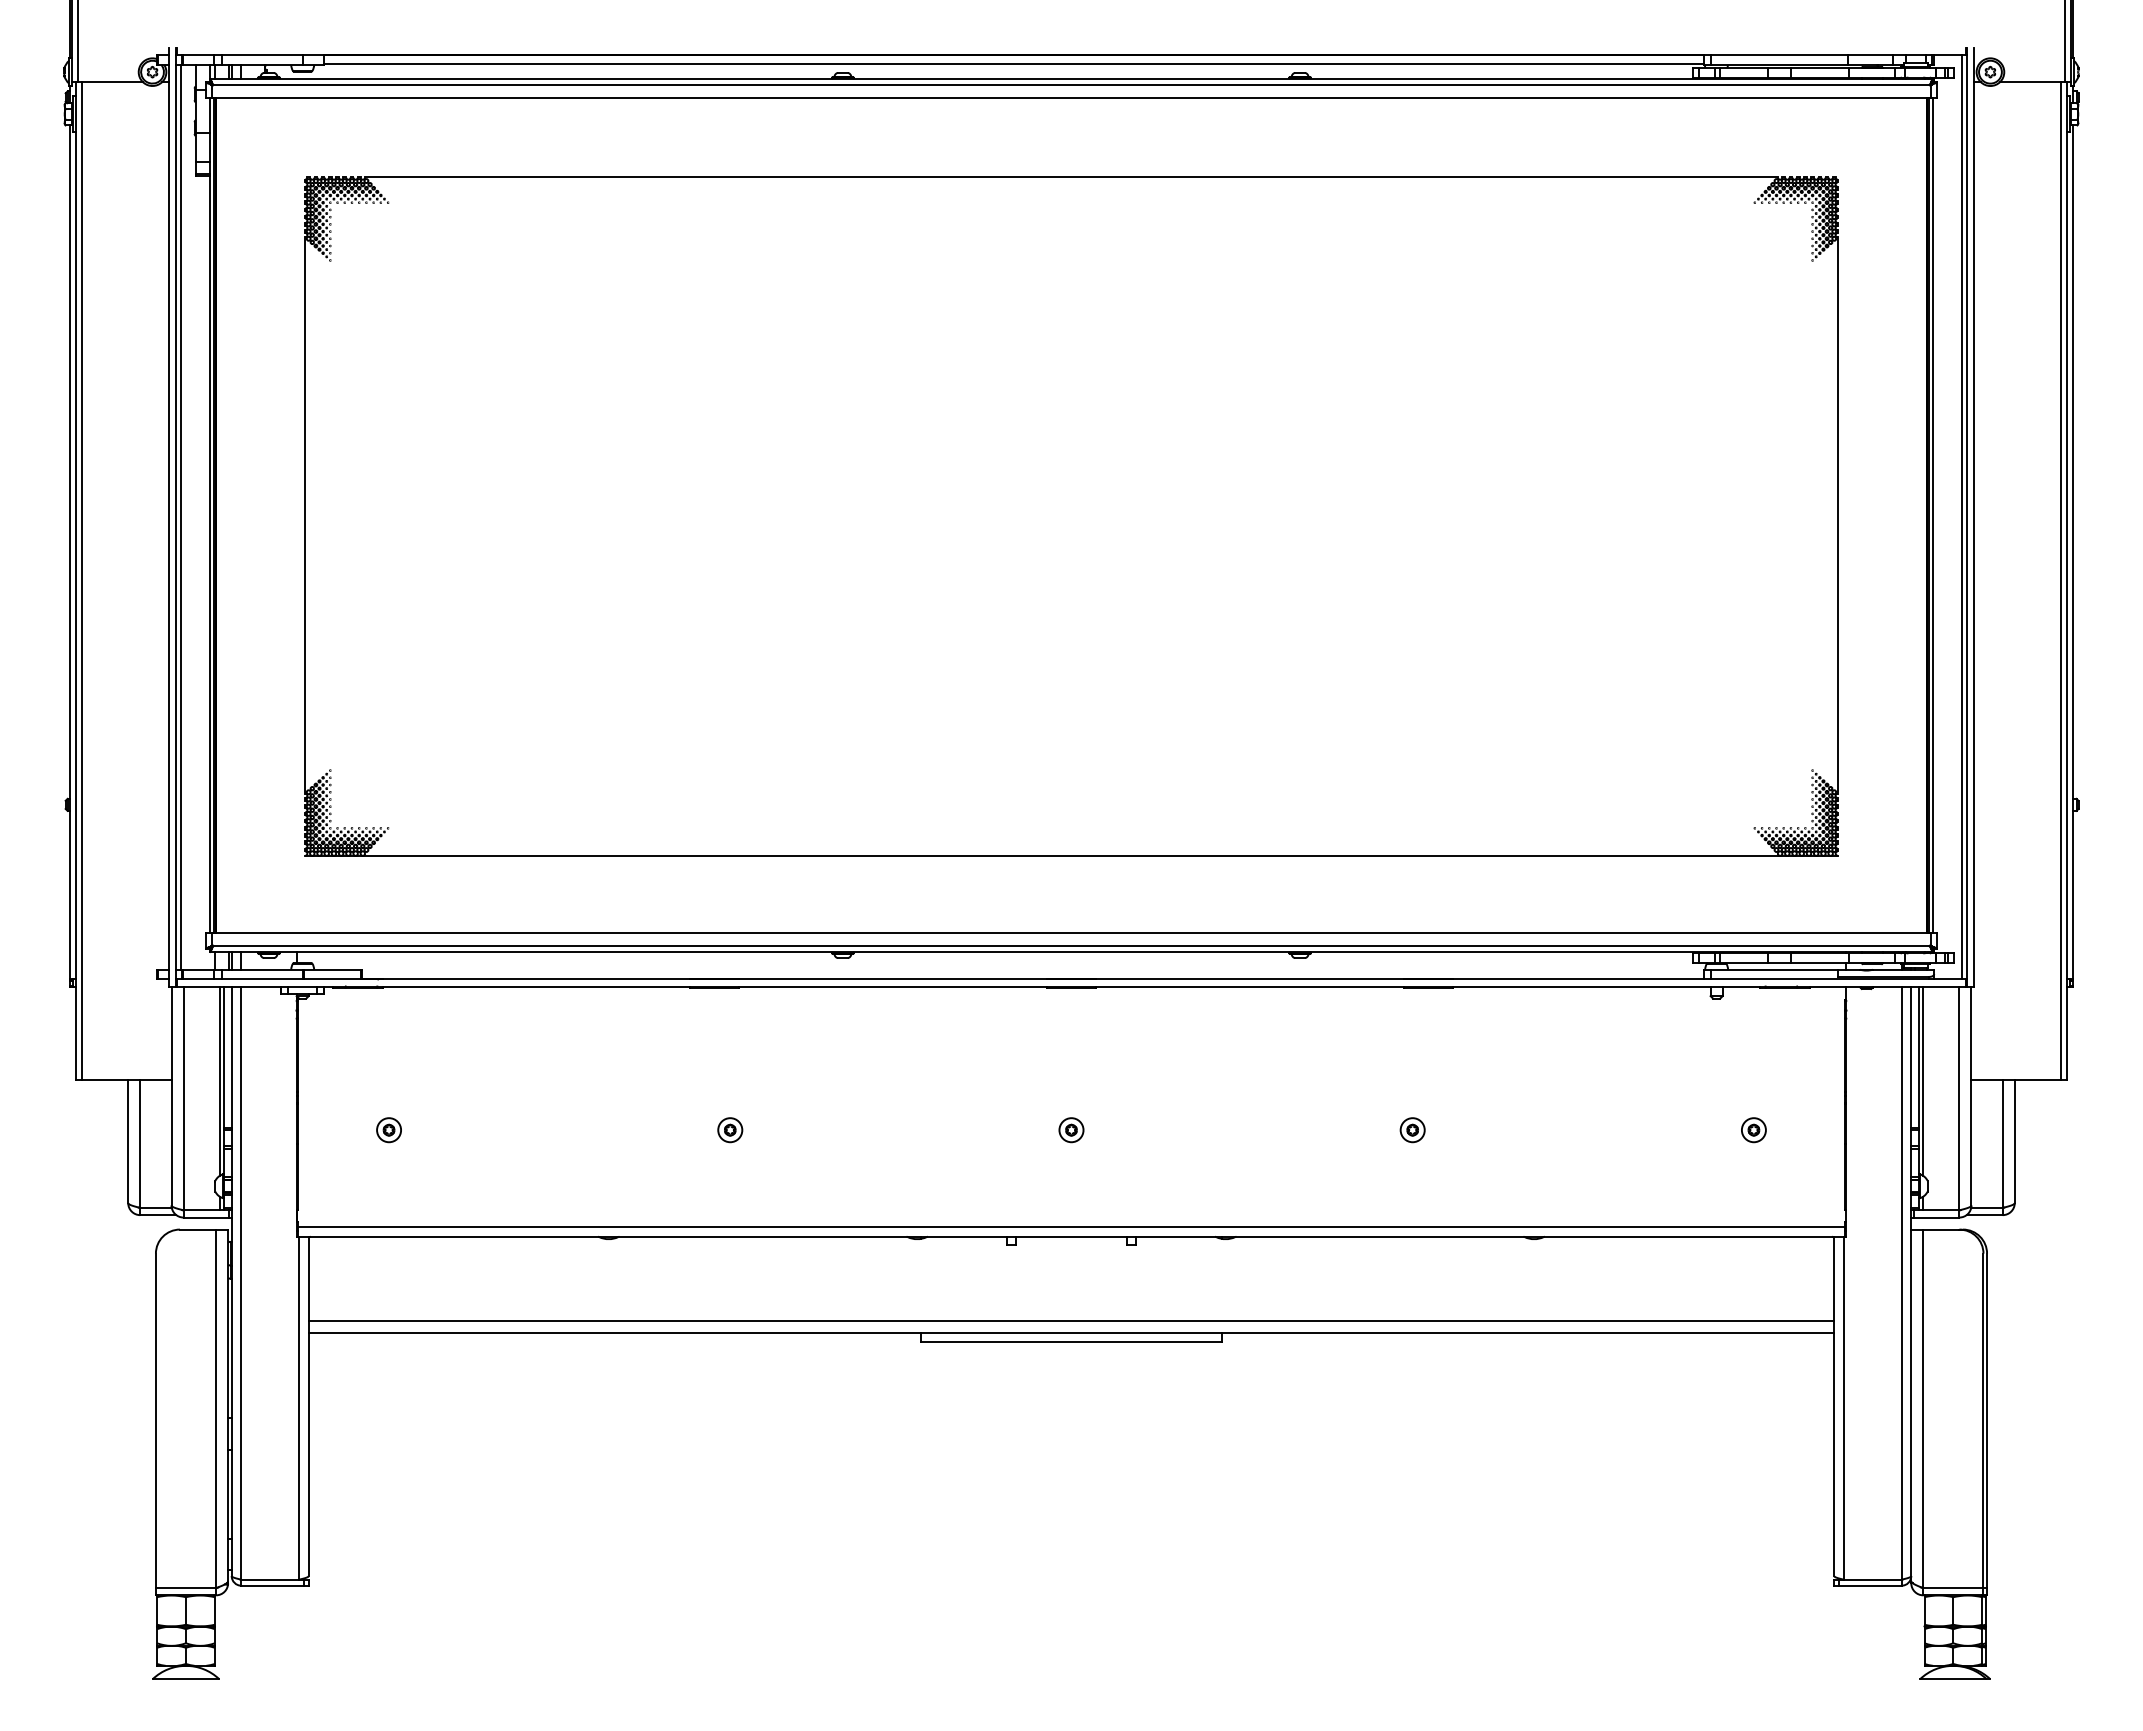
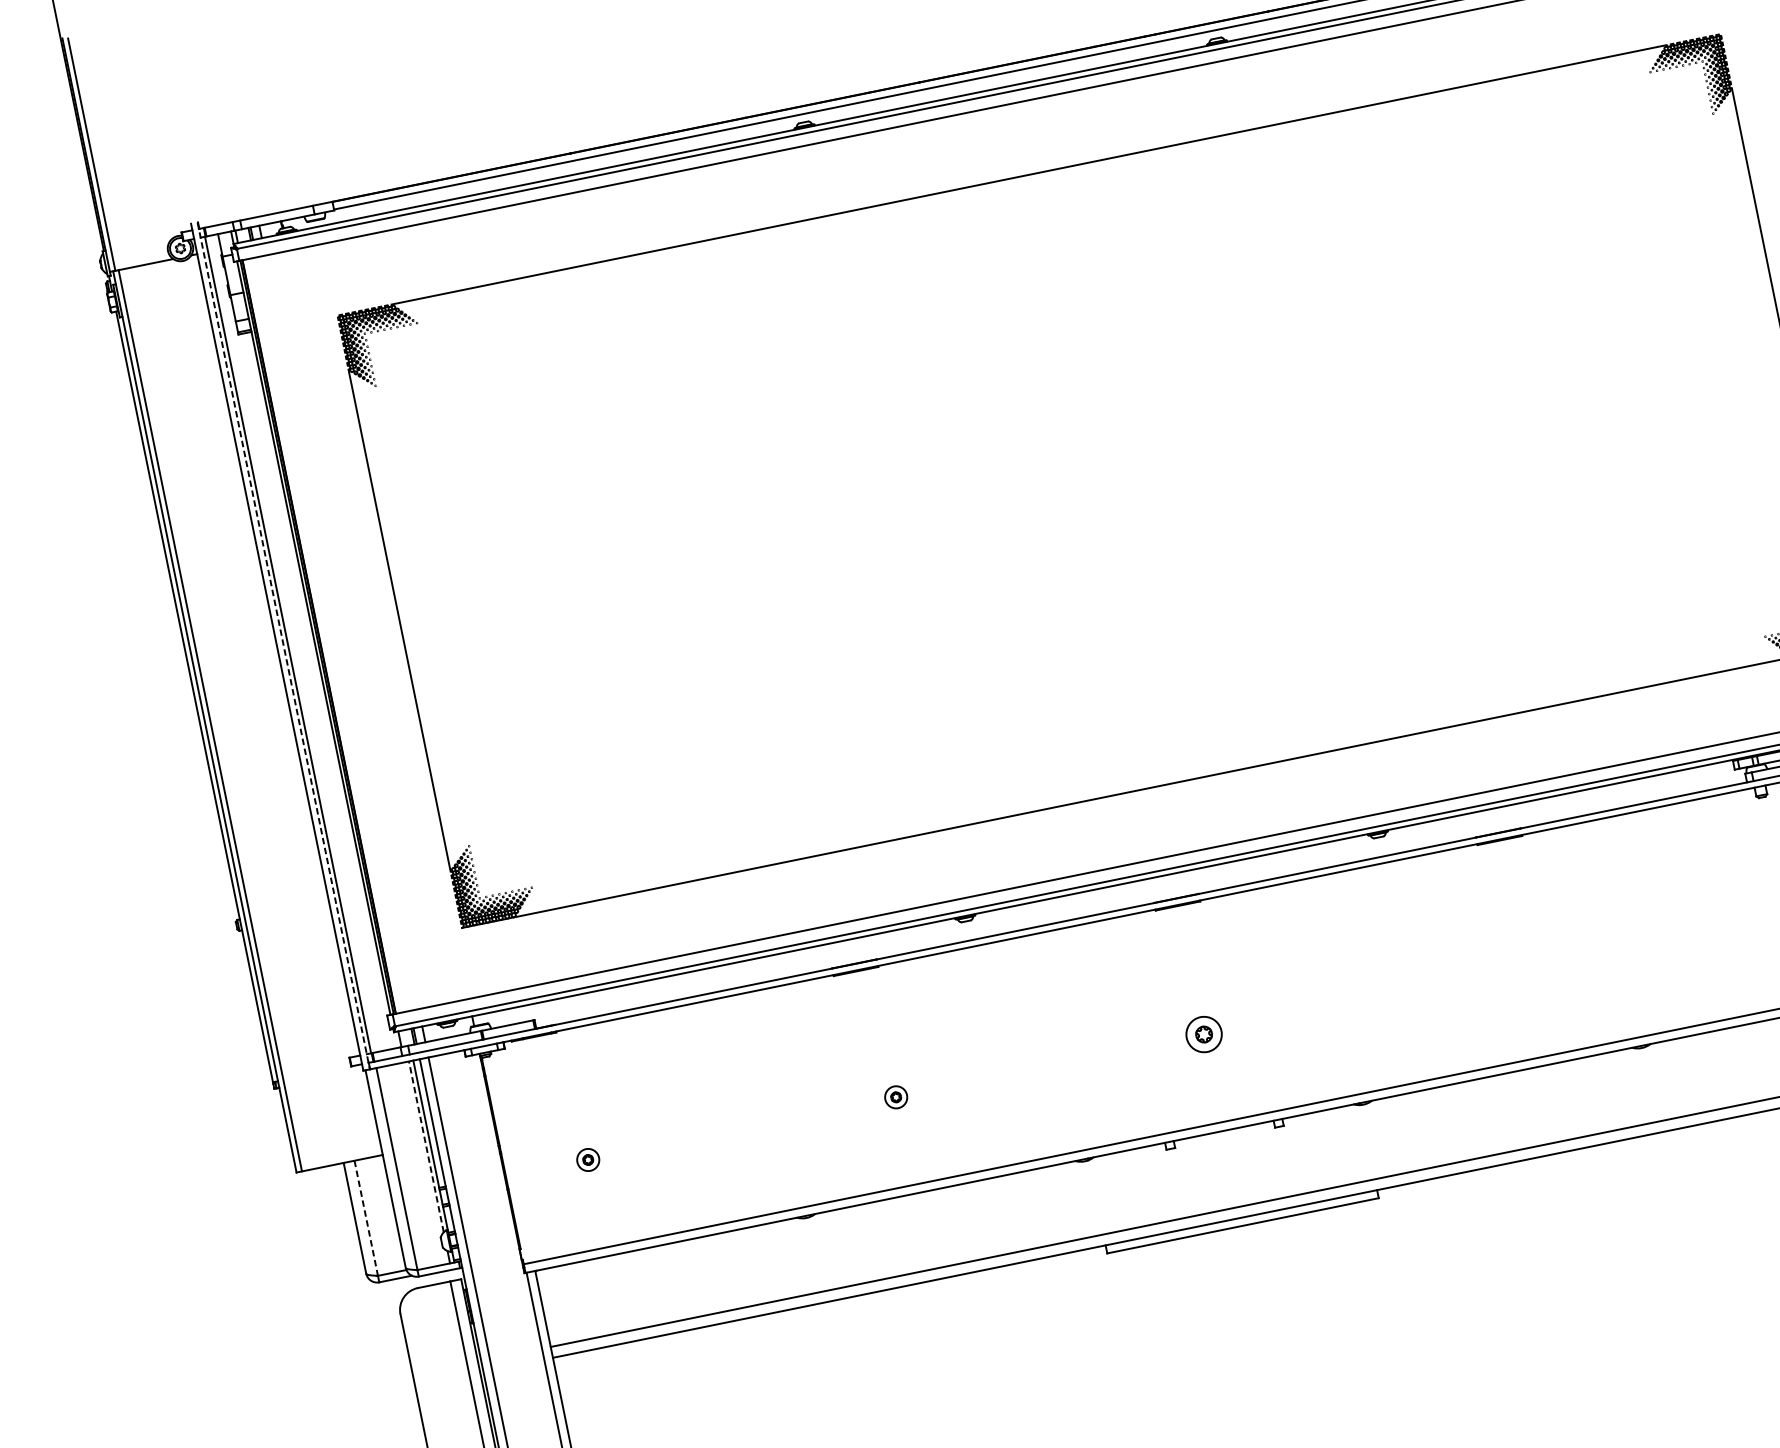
line: (176, 517) -> (283, 646), solid -> dashed
line: (219, 1081) -> (426, 1147), solid -> dashed
part: (1071, 1130) -> (1204, 1034), size x1.6
part: (1412, 1130) -> (1511, 972), removed
line: (140, 1144) -> (366, 1218), solid -> dashed

